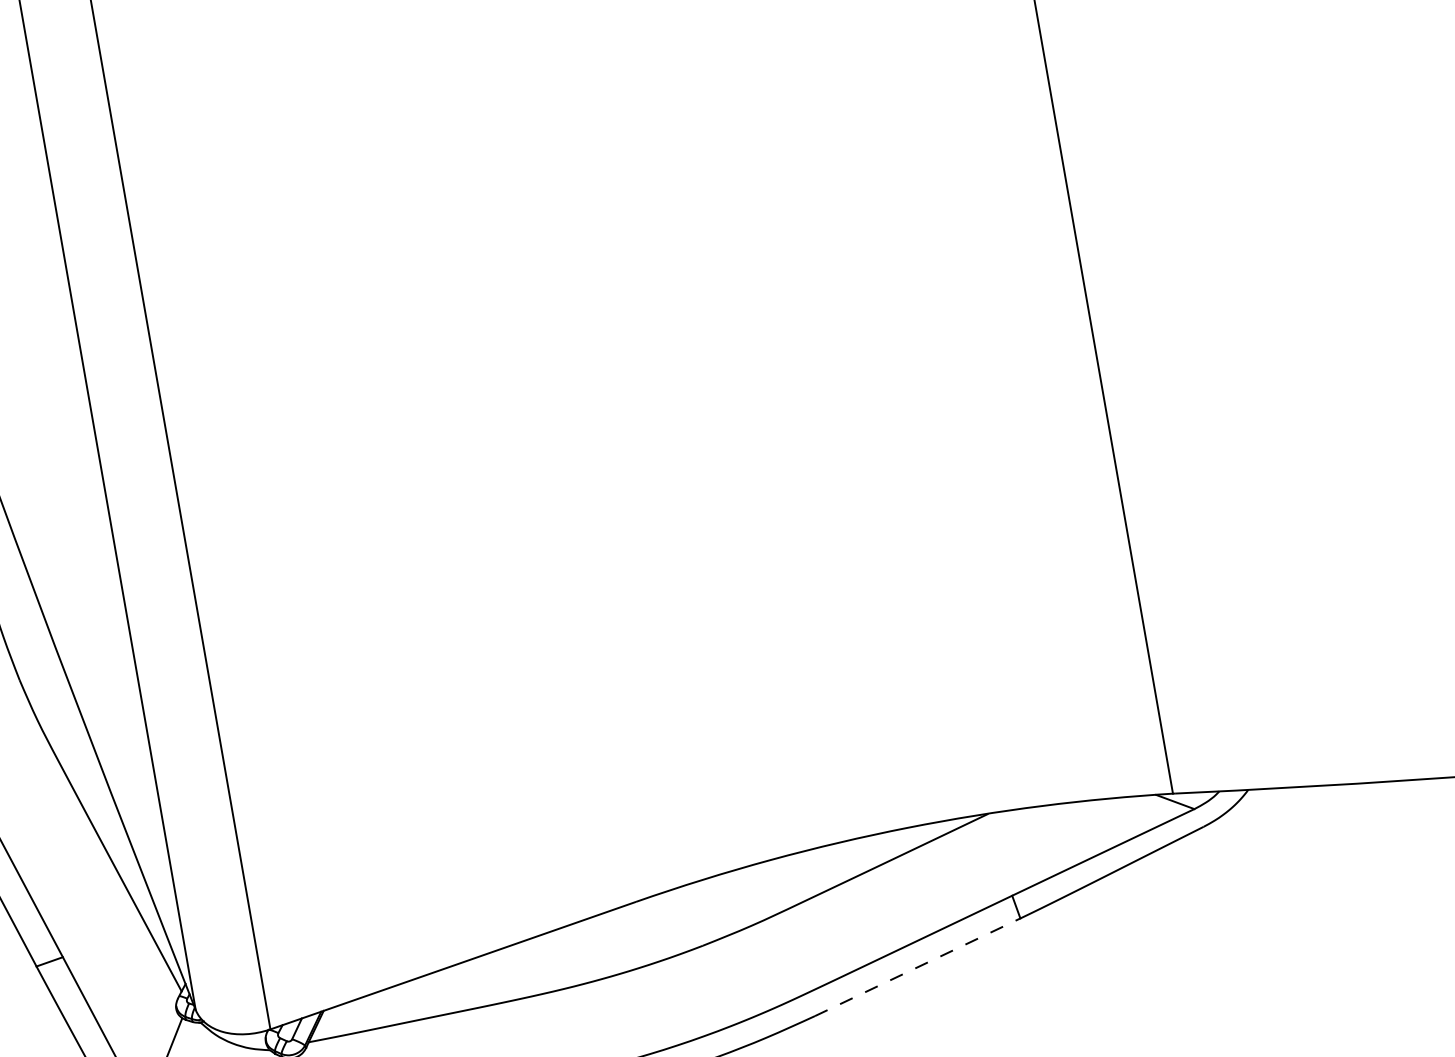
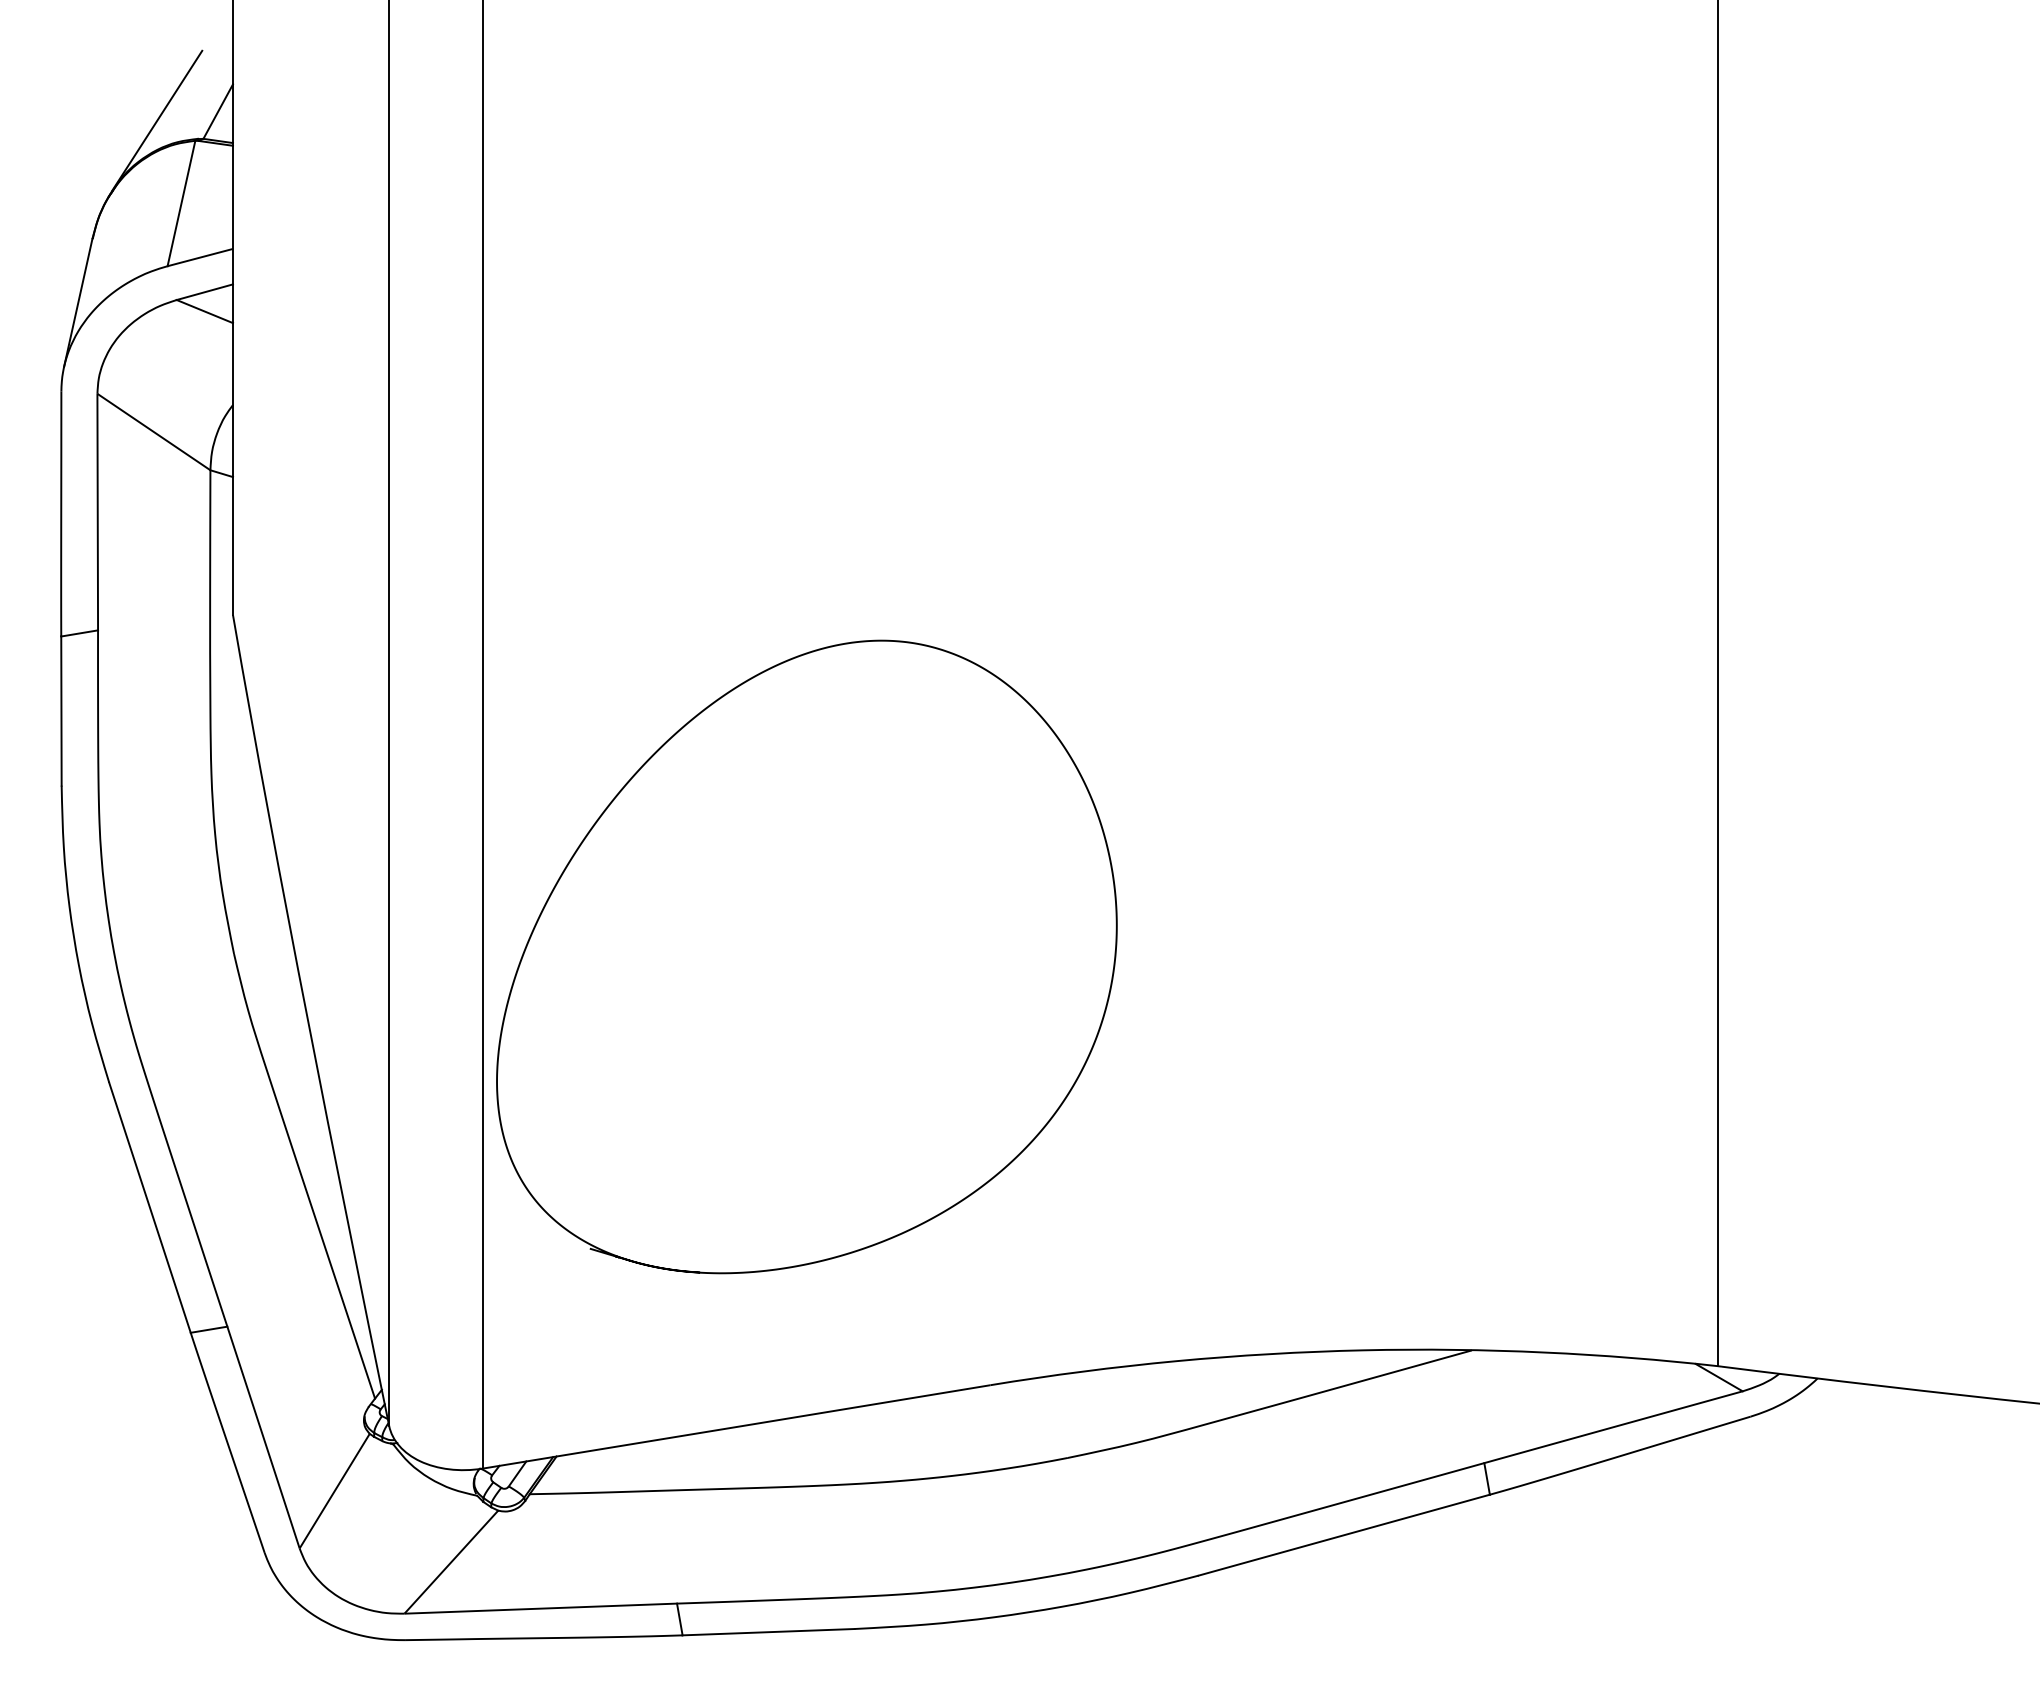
curve: (281, 517) -> (614, 800), added
line: (917, 967) -> (1344, 1535), dashed -> solid

